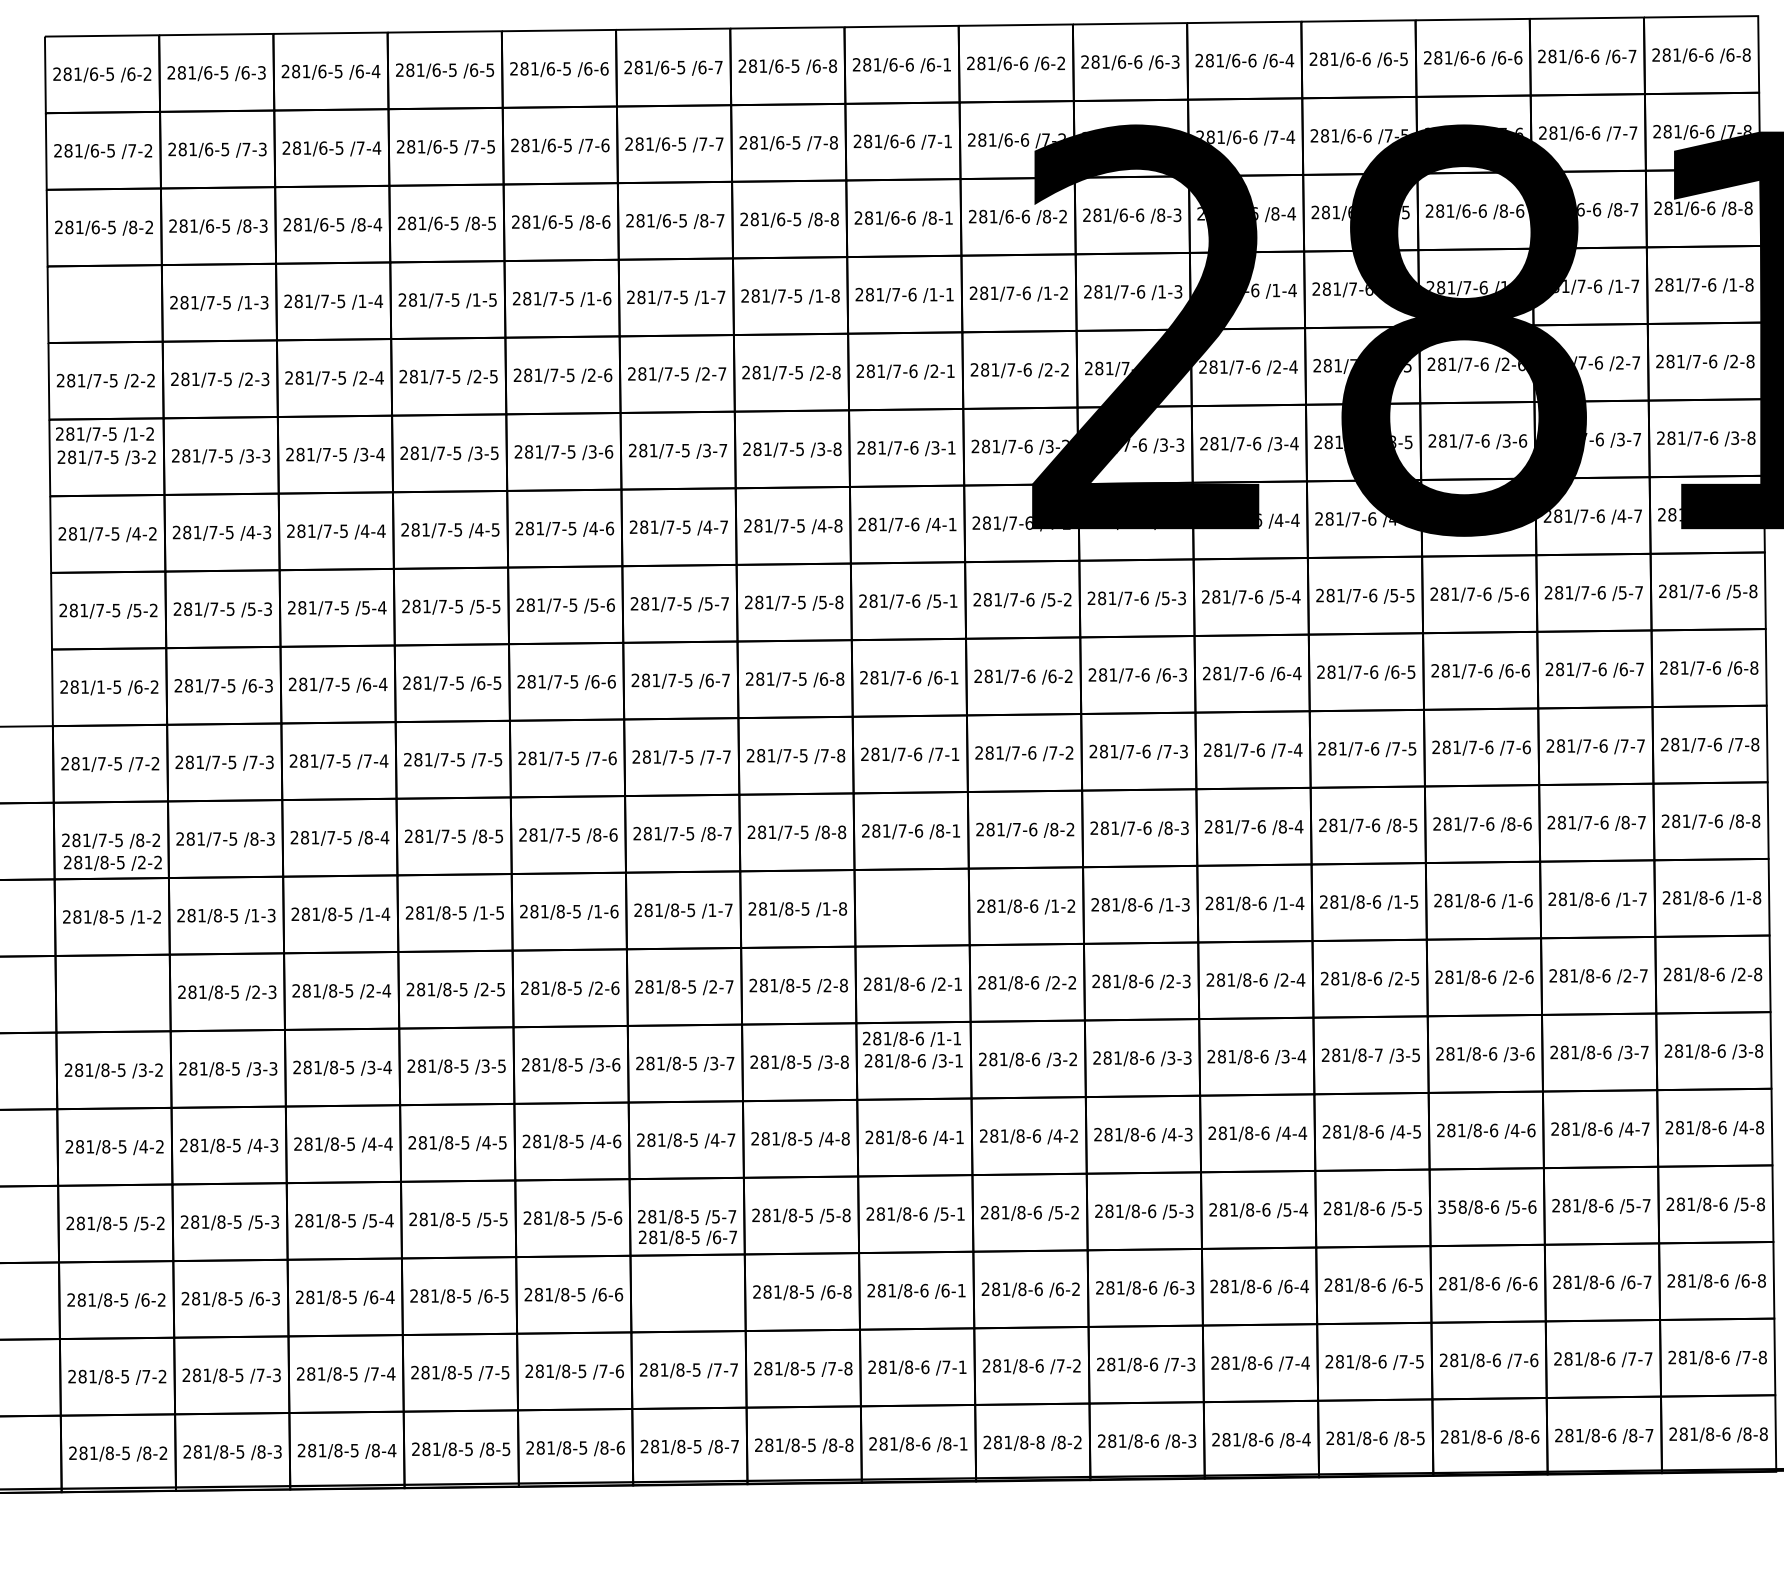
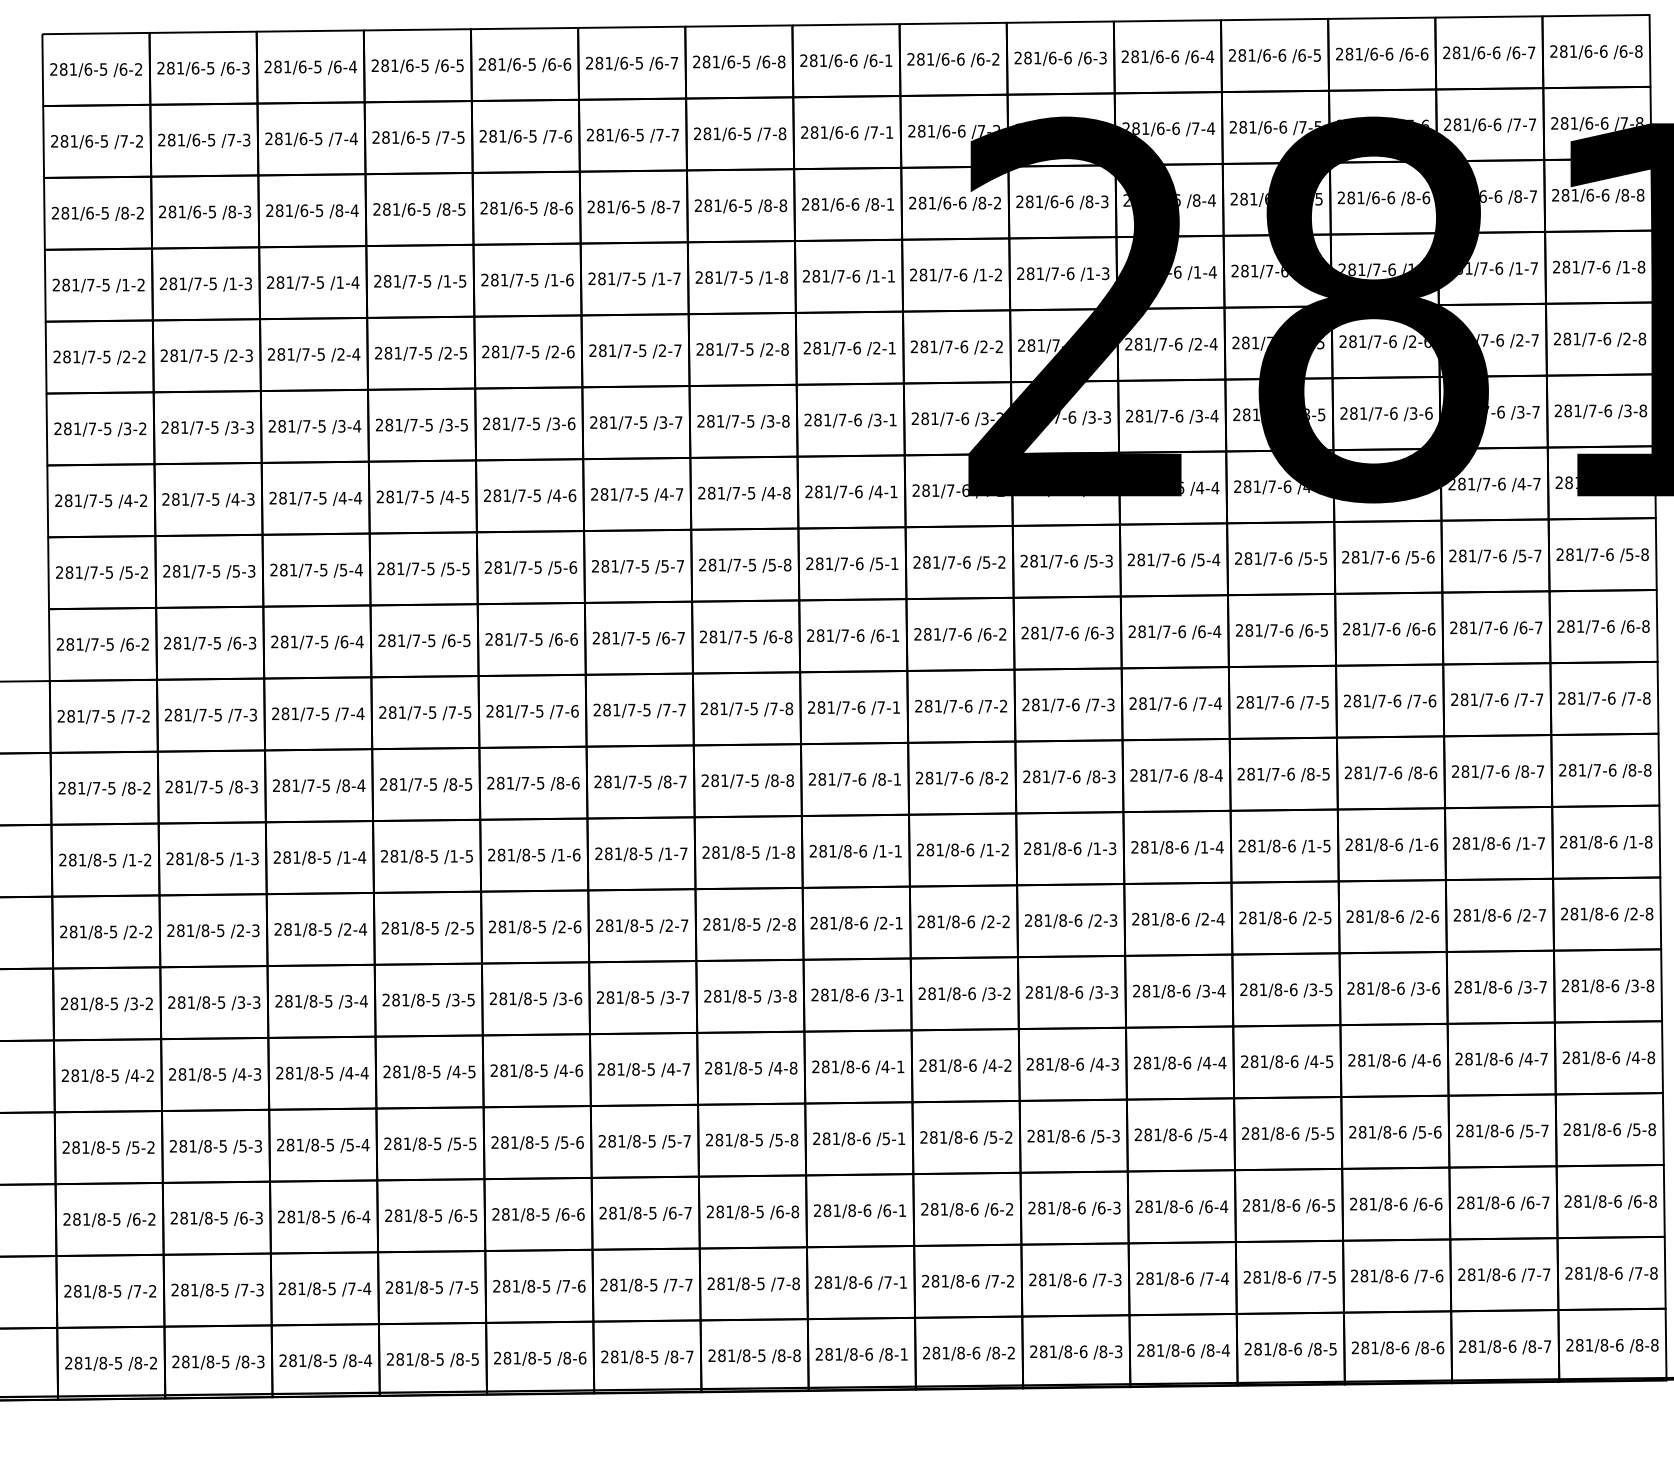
text: (104, 434) -> (98, 285), moved
text: (100, 686) -> (94, 643), 281/1-5 -> 281/7-5
text: (112, 862) -> (105, 931), moved
text: (911, 1038) -> (855, 851), moved
text: (1378, 1055) -> (1293, 990), 281/8-7 -> 281/8-6
text: (1452, 1206) -> (1362, 1131), 358/8-6 -> 281/8-6
text: (687, 1237) -> (645, 1213), moved
text: (1040, 1442) -> (976, 1353), 281/8-8 -> 281/8-6

